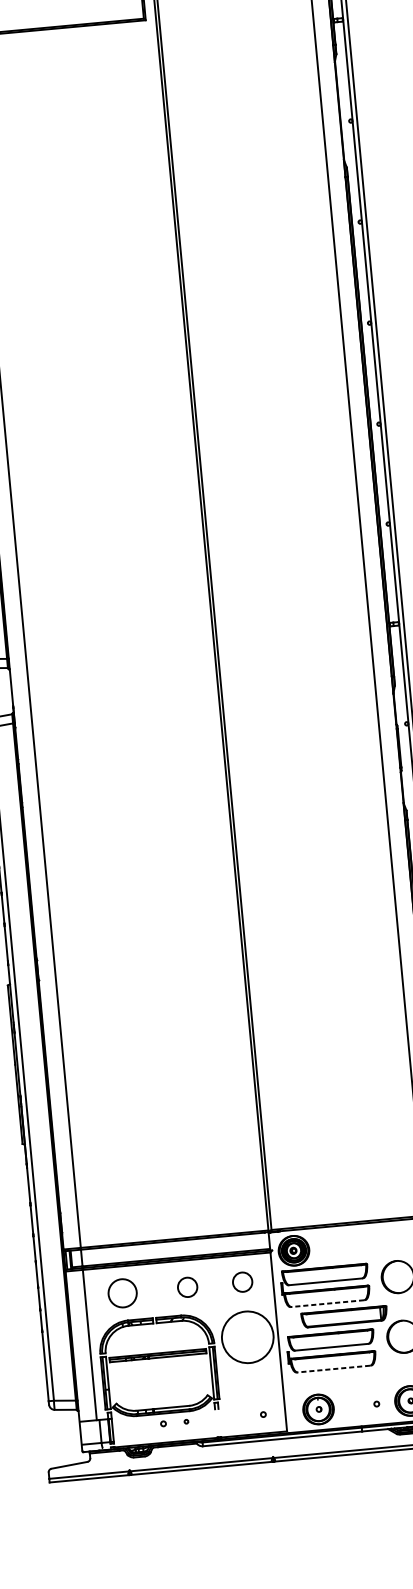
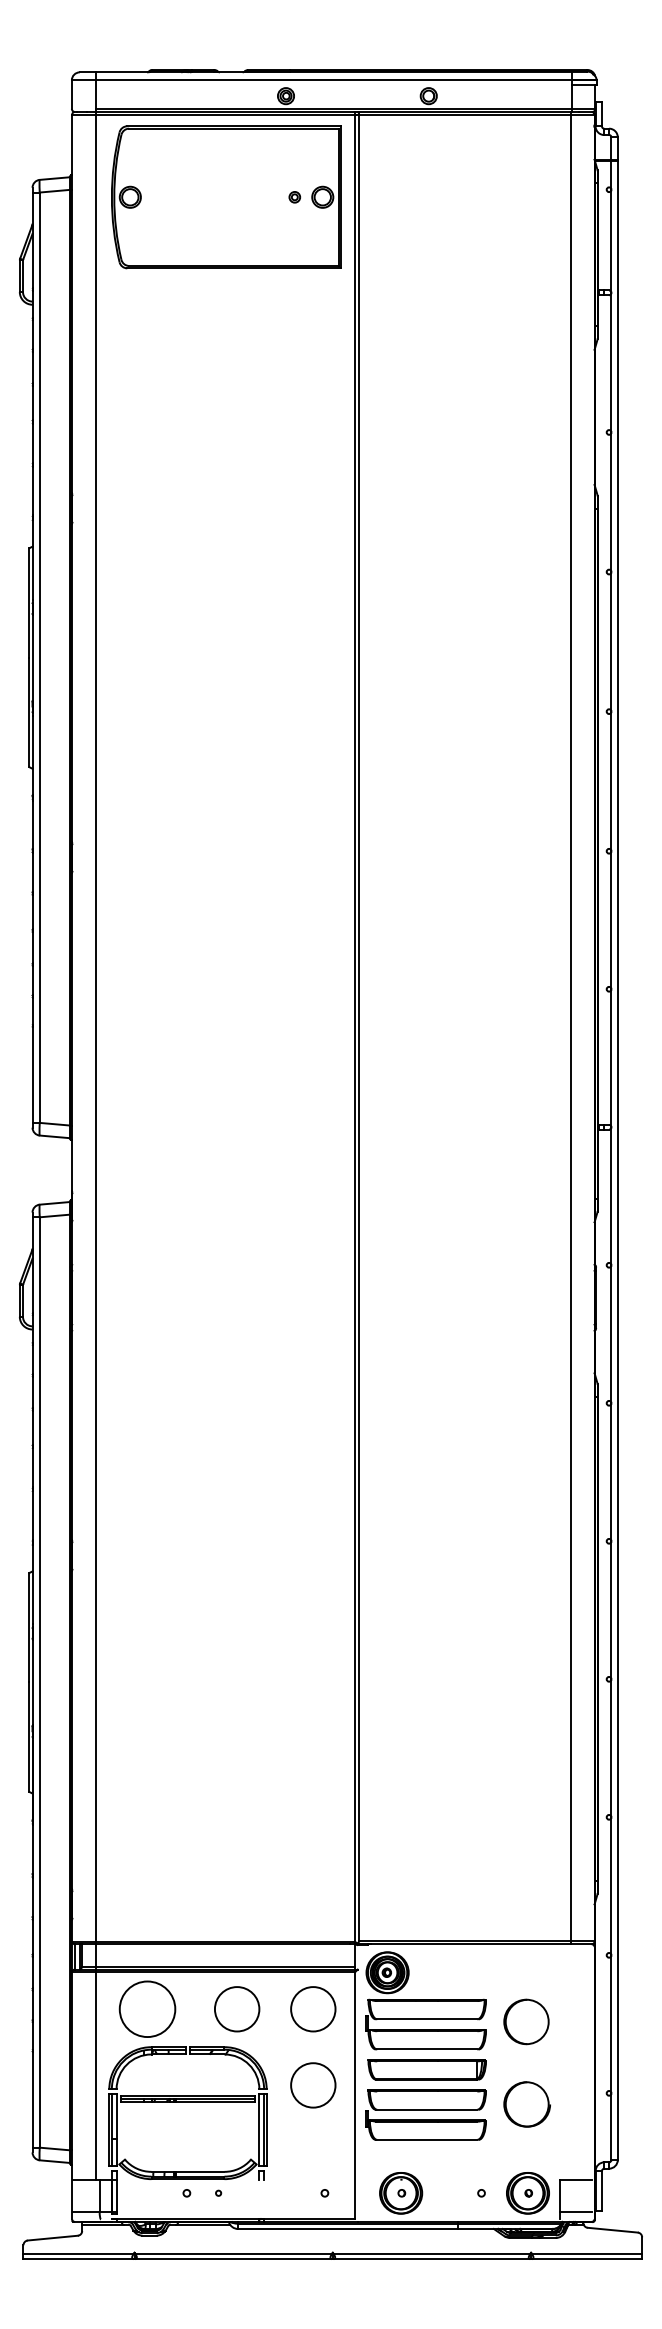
circle: (242, 1282) -> (313, 2009), size x1.67
circle: (187, 1287) -> (237, 2009), size x1.67
circle: (122, 1293) -> (147, 2009), size x1.43
line: (327, 1303) -> (426, 2049), dashed -> solid
part: (343, 1316) -> (426, 2069), moved
circle: (247, 1337) -> (313, 2085), size x0.62
line: (333, 1368) -> (426, 2139), dashed -> solid

